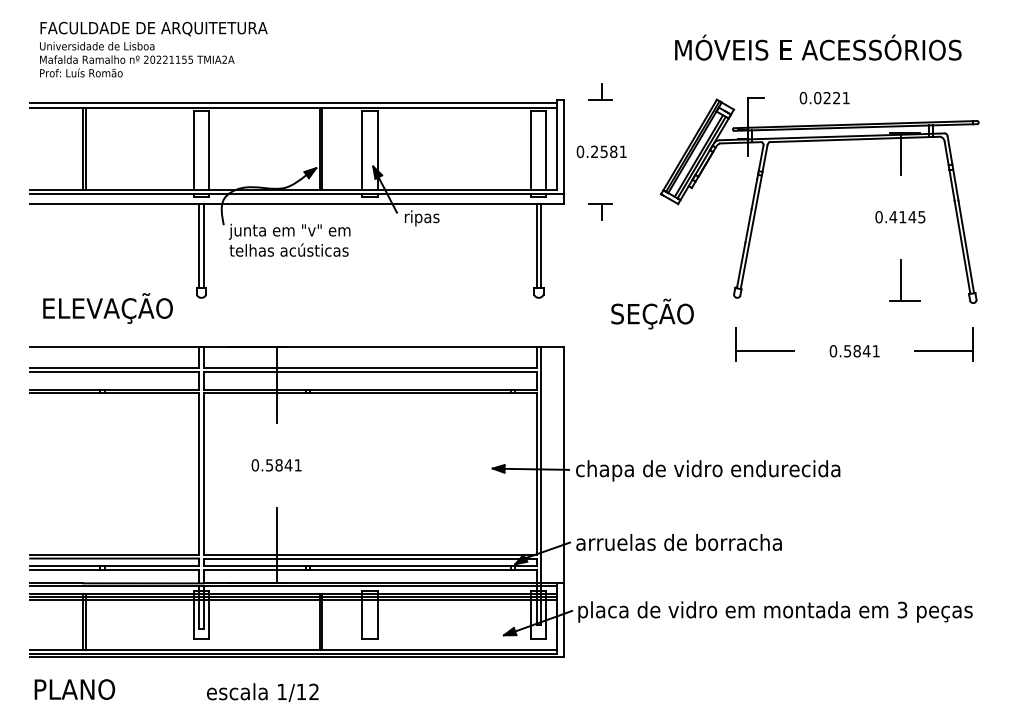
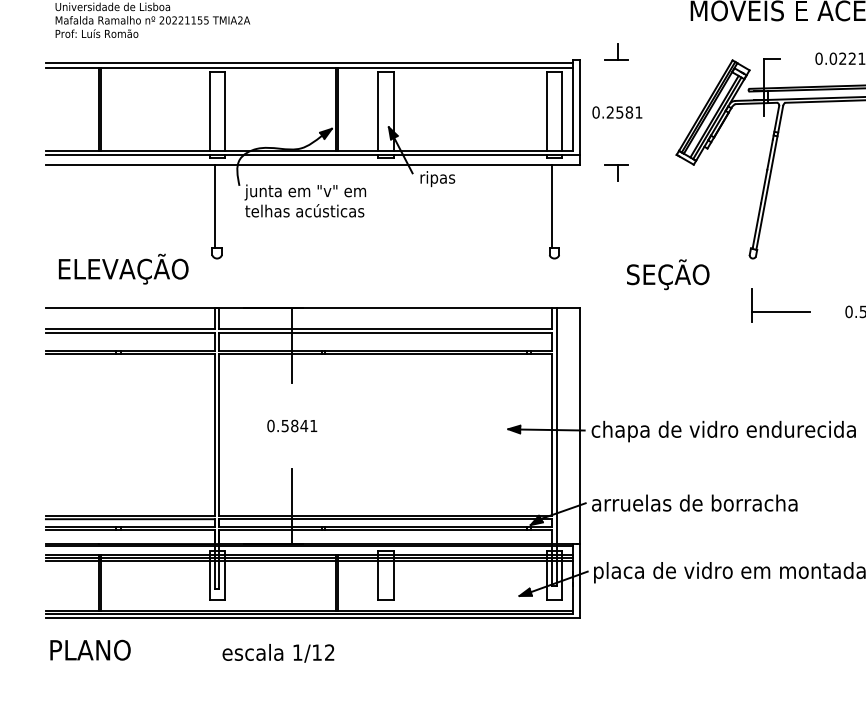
line: (203, 245) -> (219, 206), removed
line: (540, 245) -> (556, 206), removed

